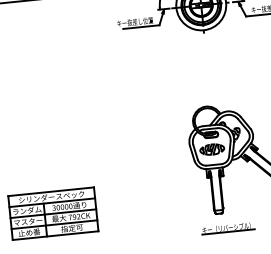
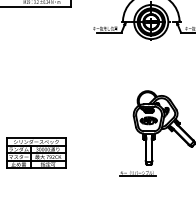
part: (227, 228) -> (137, 173), moved

